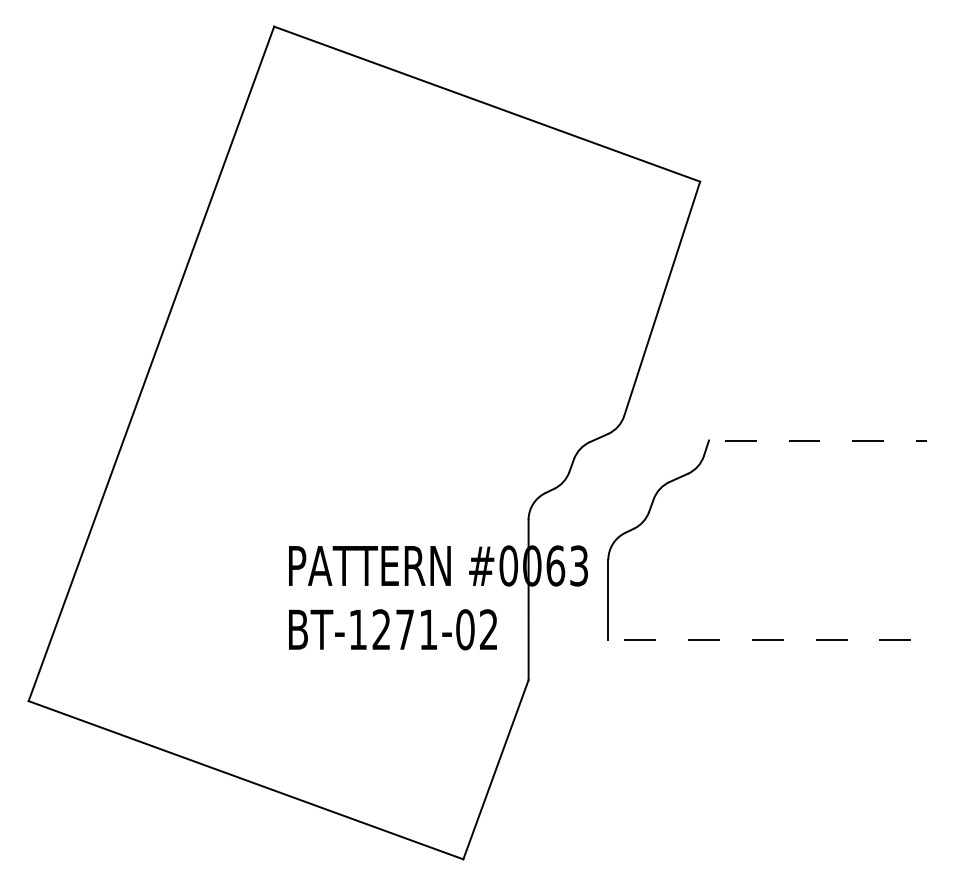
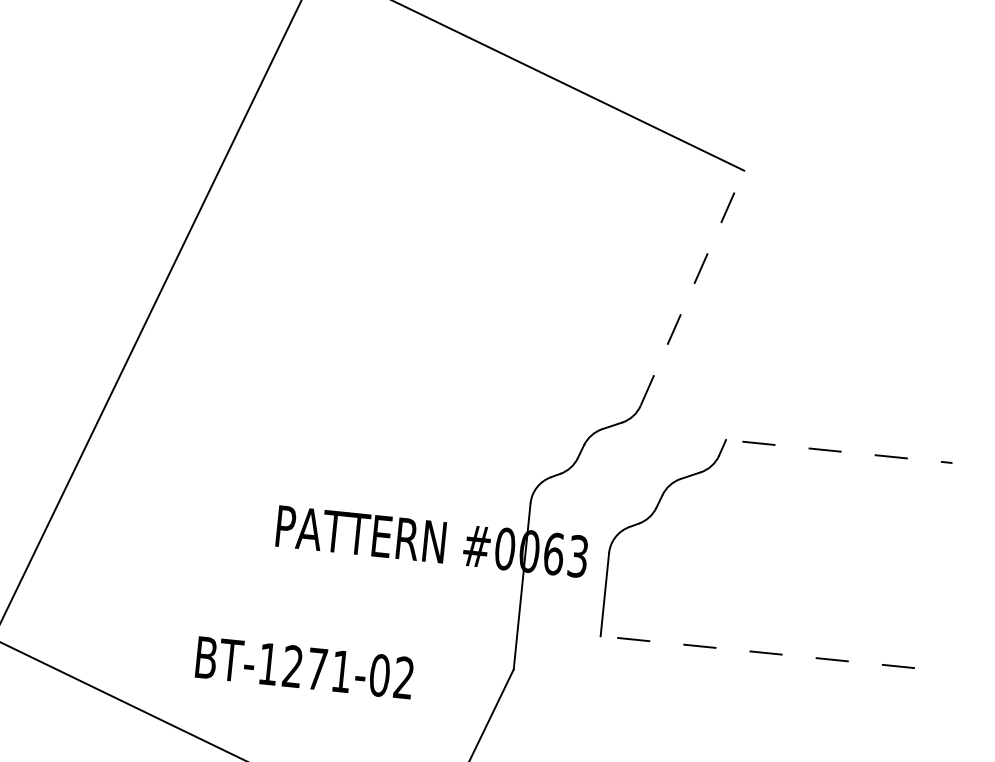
line: (662, 298) -> (692, 287), solid -> dashed
text: (392, 629) -> (304, 667), moved

